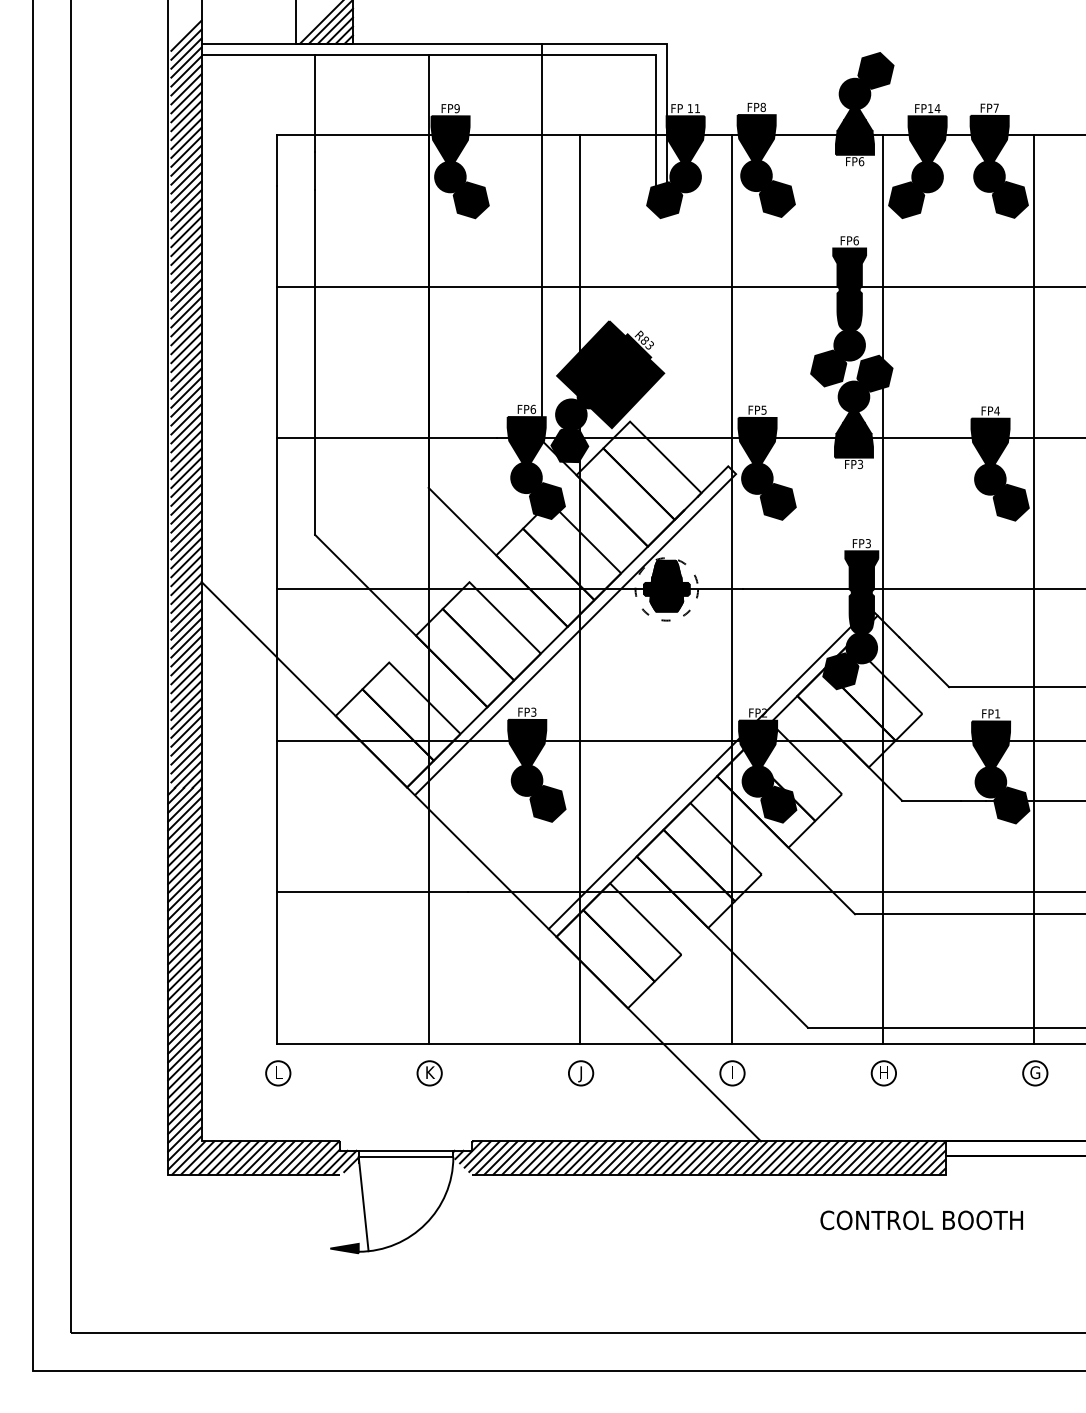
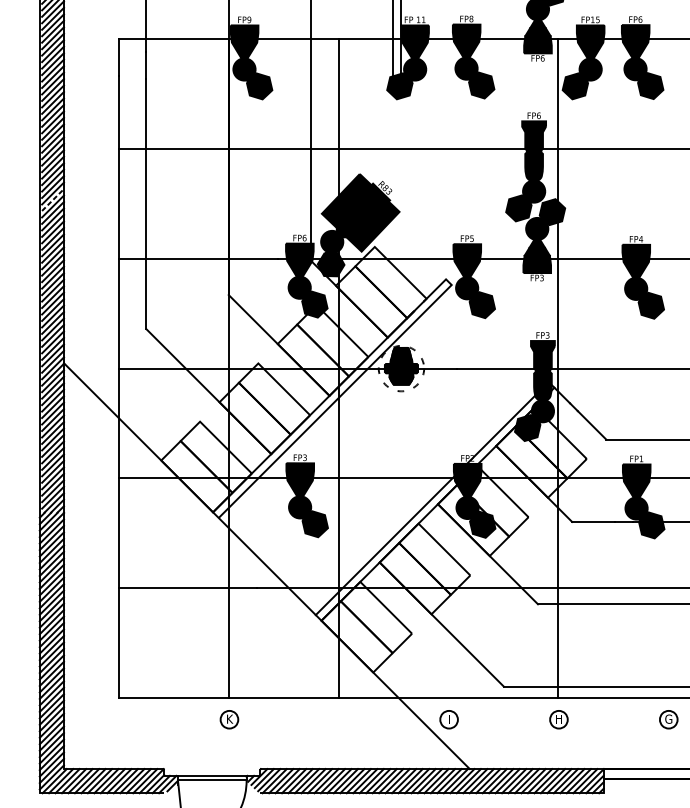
text: (995, 107) -> (639, 19), FP7 -> FP6
text: (937, 108) -> (597, 19), FP14 -> FP15
line: (186, 356) -> (53, 199), solid -> dashed
line: (731, 589) -> (448, 368), removed
line: (1034, 589) -> (668, 368), removed
part: (278, 1073) -> (119, 719), removed
part: (581, 1073) -> (339, 719), removed

